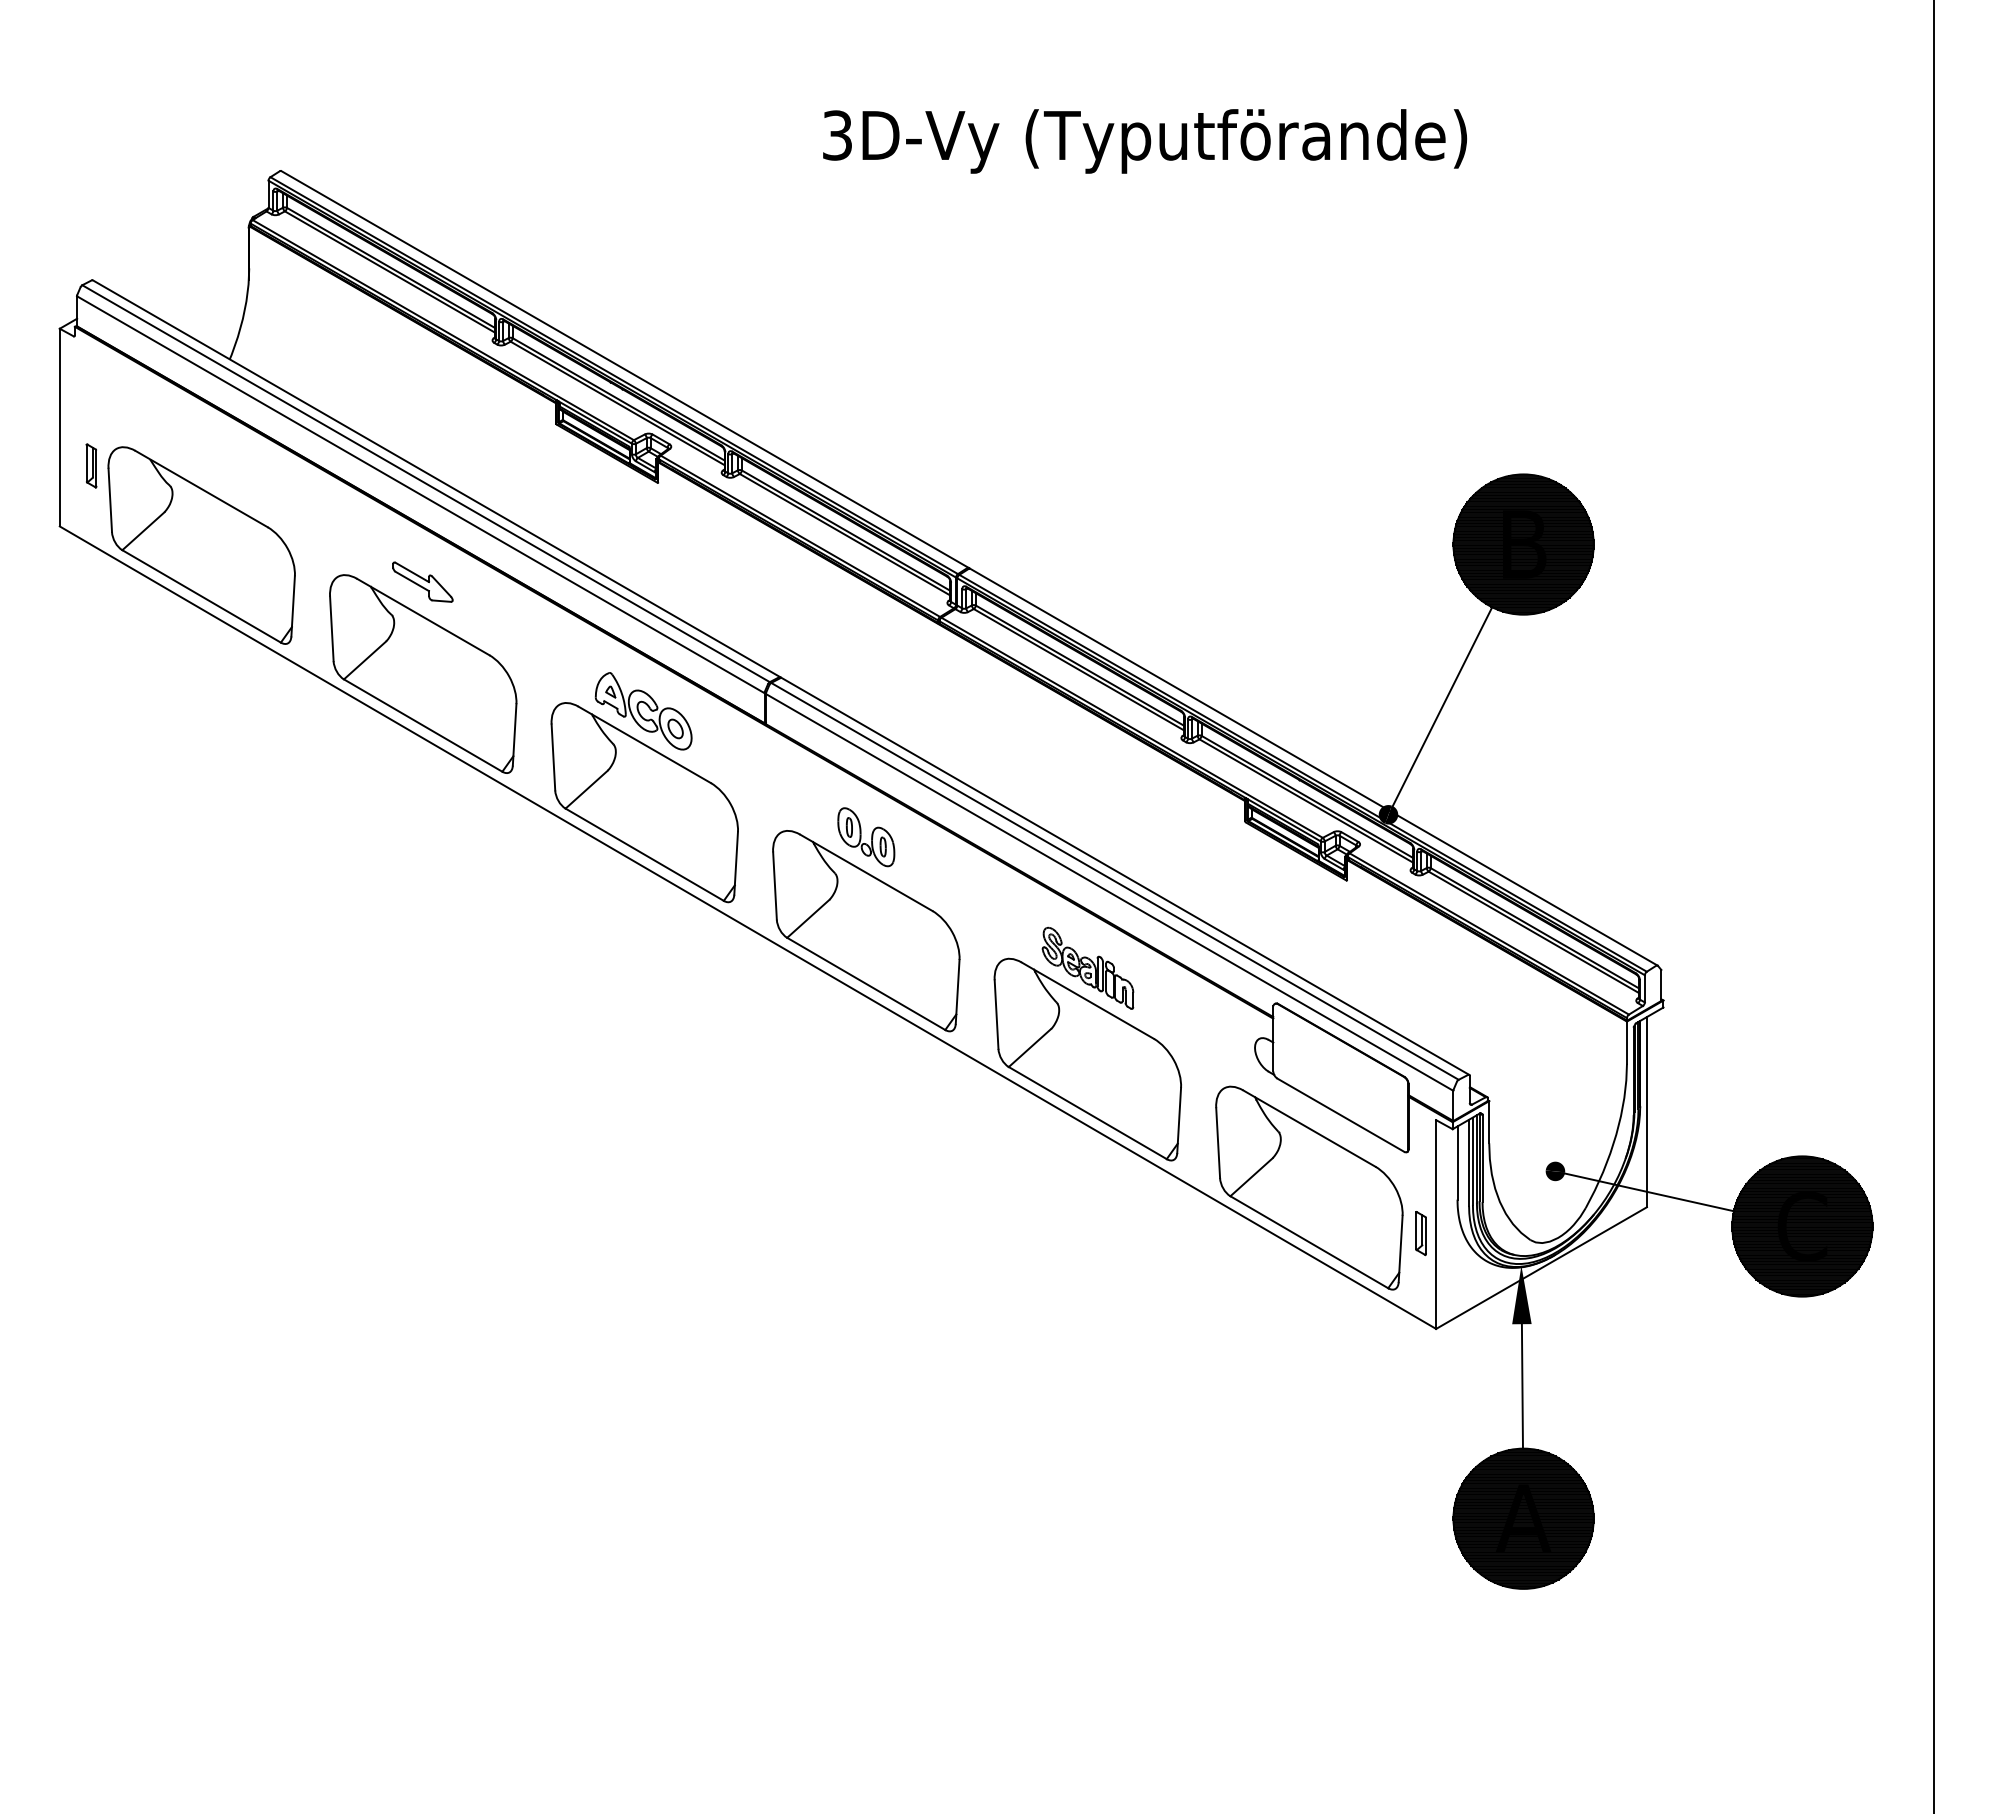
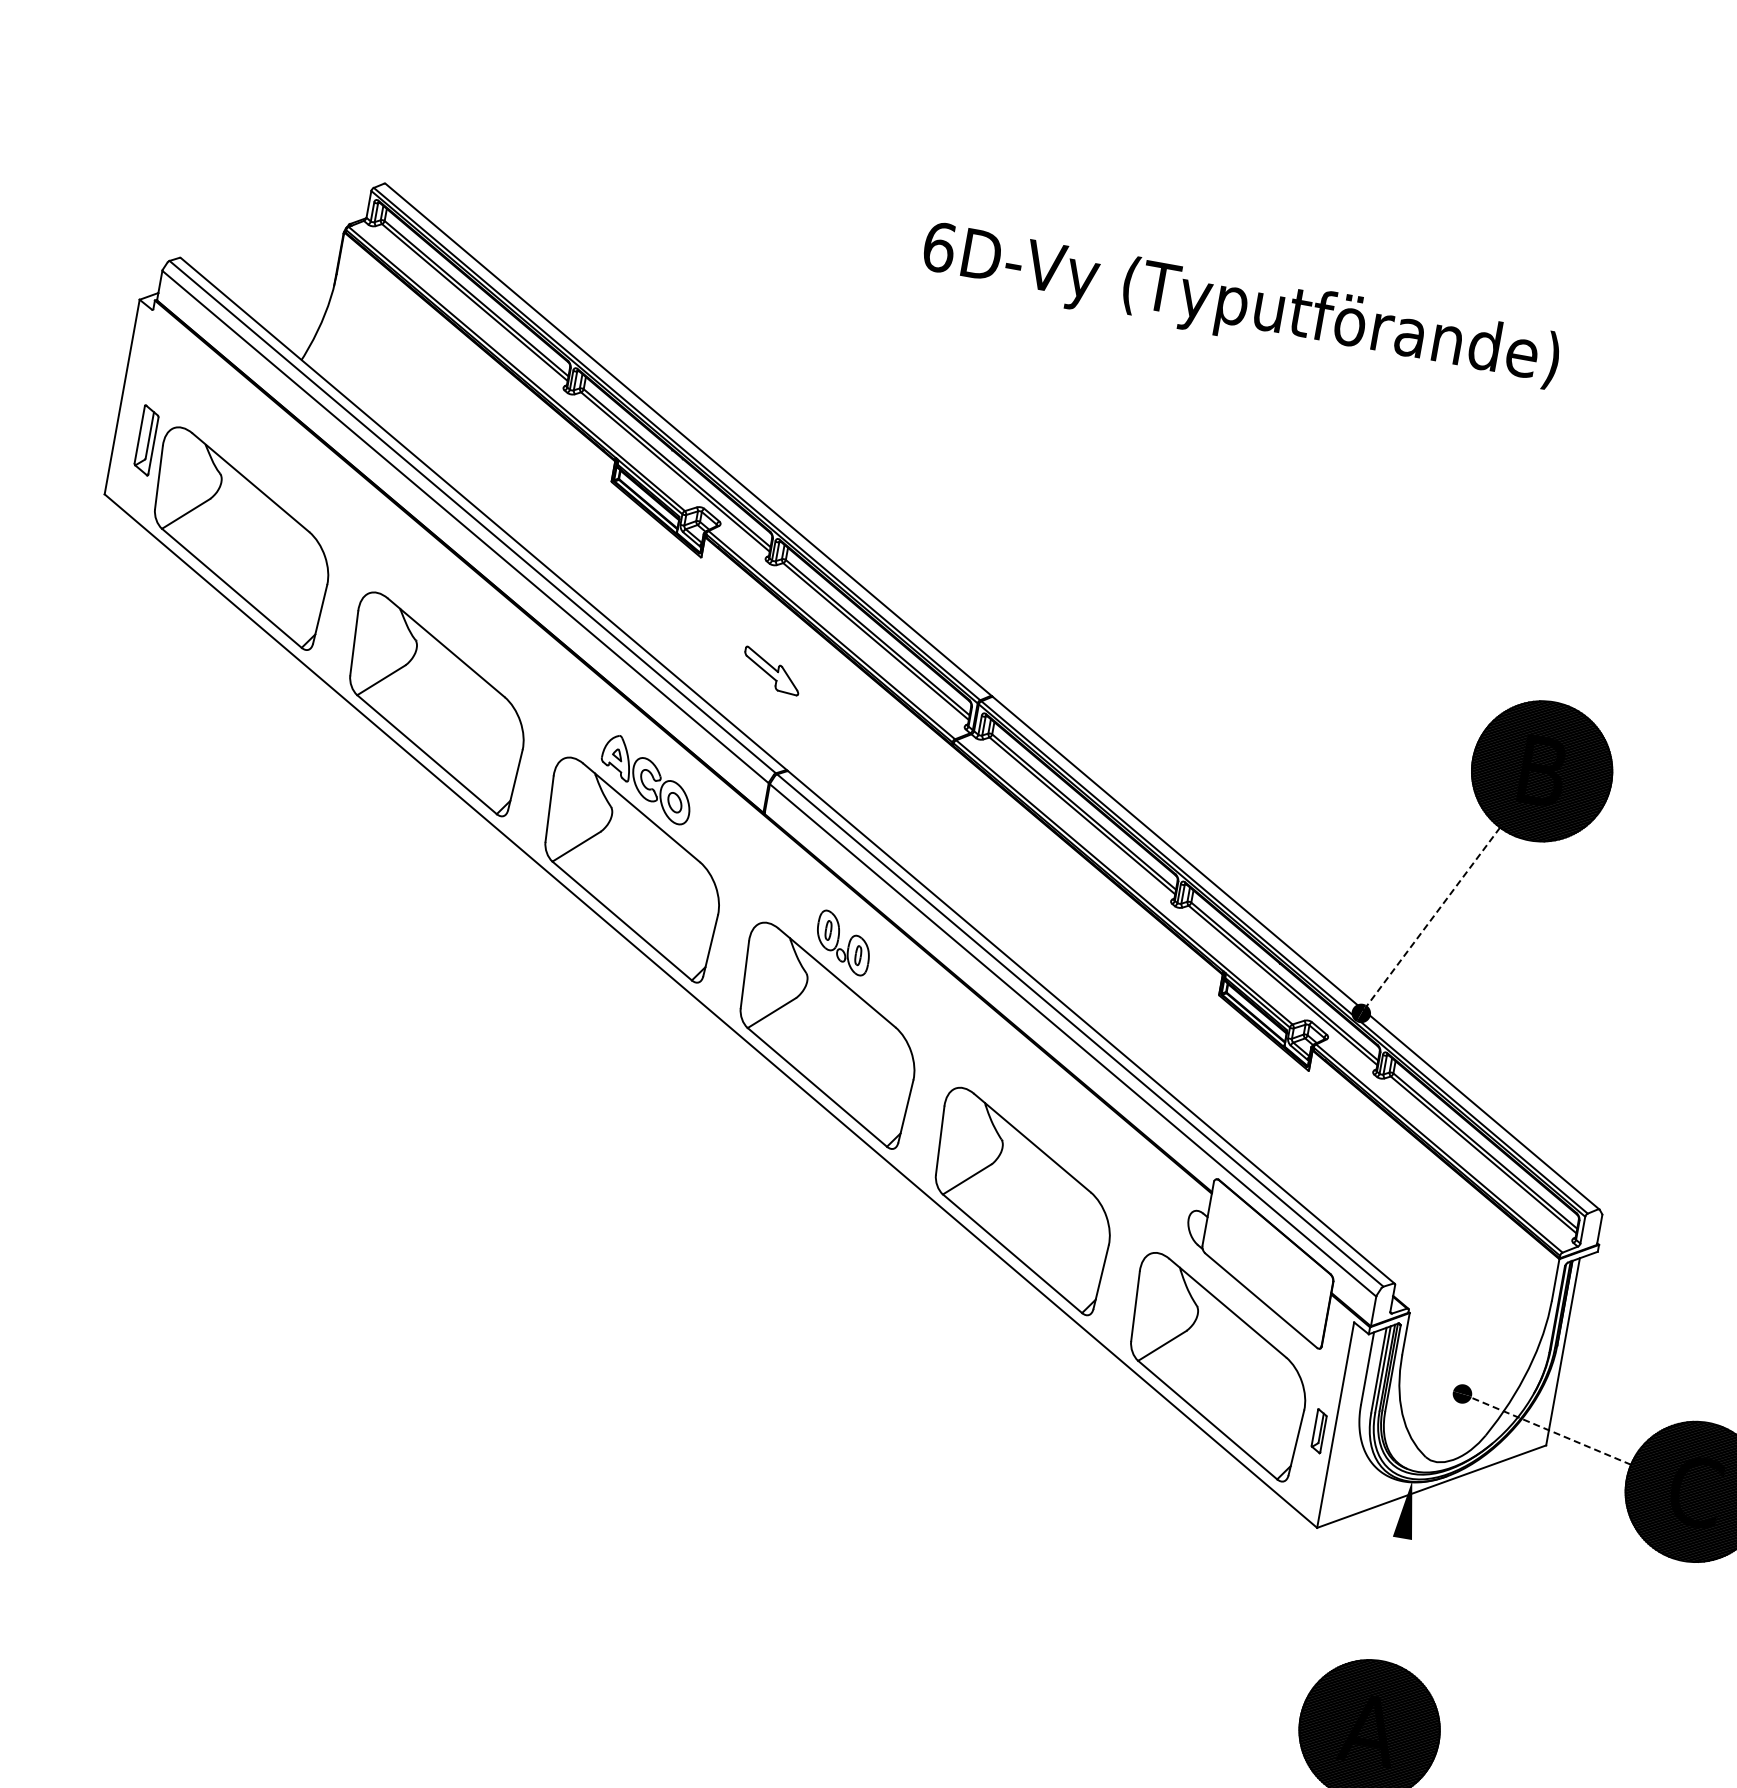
text: (837, 135) -> (939, 247), 3D-Vy -> 6D-Vy
part: (91, 465) -> (146, 439), size x1.6
part: (422, 581) -> (771, 670), moved
line: (1441, 708) -> (1432, 918), solid -> dashed
part: (1087, 967) -> (1038, 1110), removed
line: (1648, 1192) -> (1550, 1431), solid -> dashed
line: (1521, 1386) -> (1390, 1599), removed

